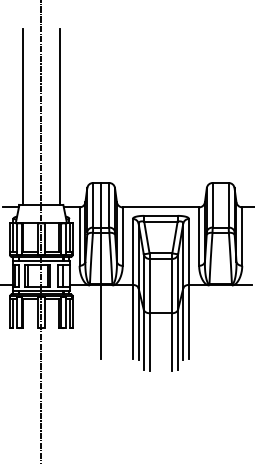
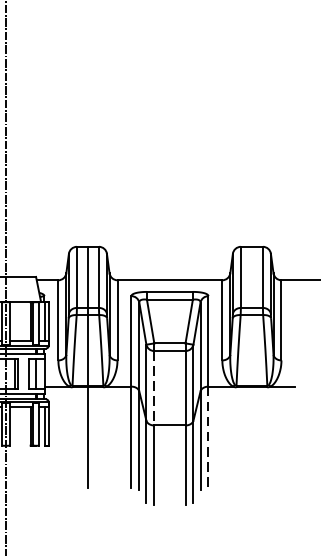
line: (59, 116) -> (30, 155), removed
line: (149, 286) -> (154, 388), solid -> dashed
line: (189, 321) -> (209, 436), solid -> dashed

